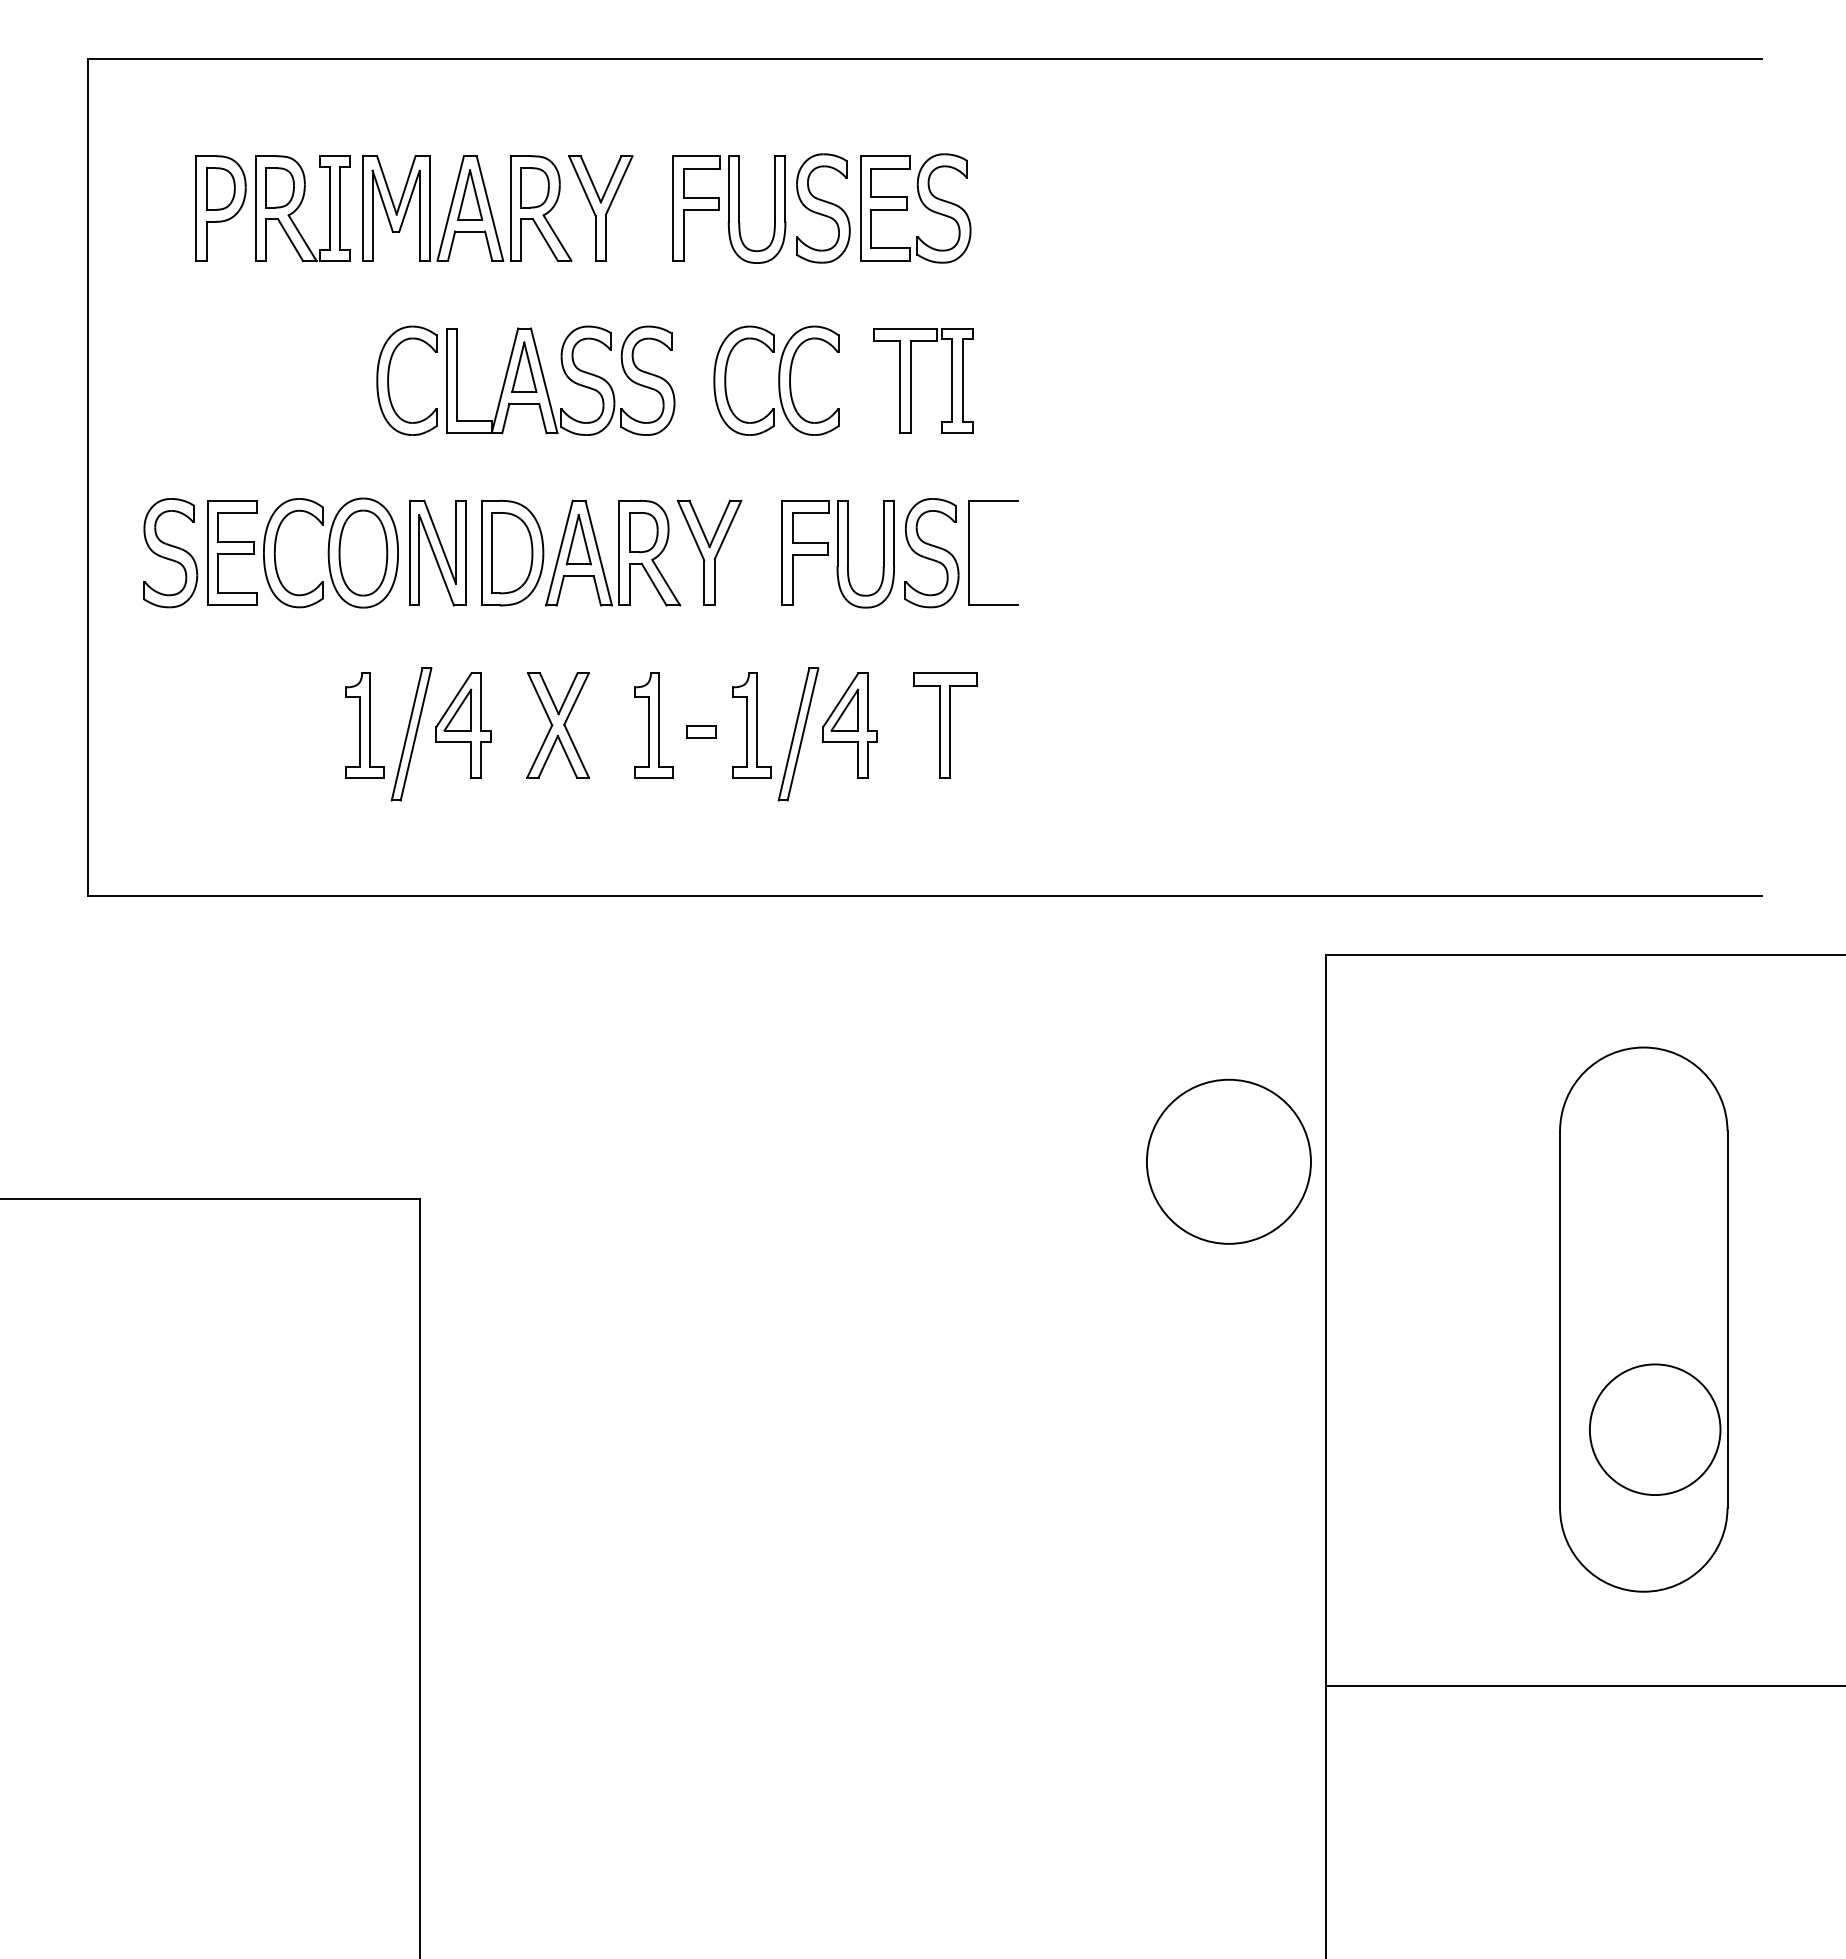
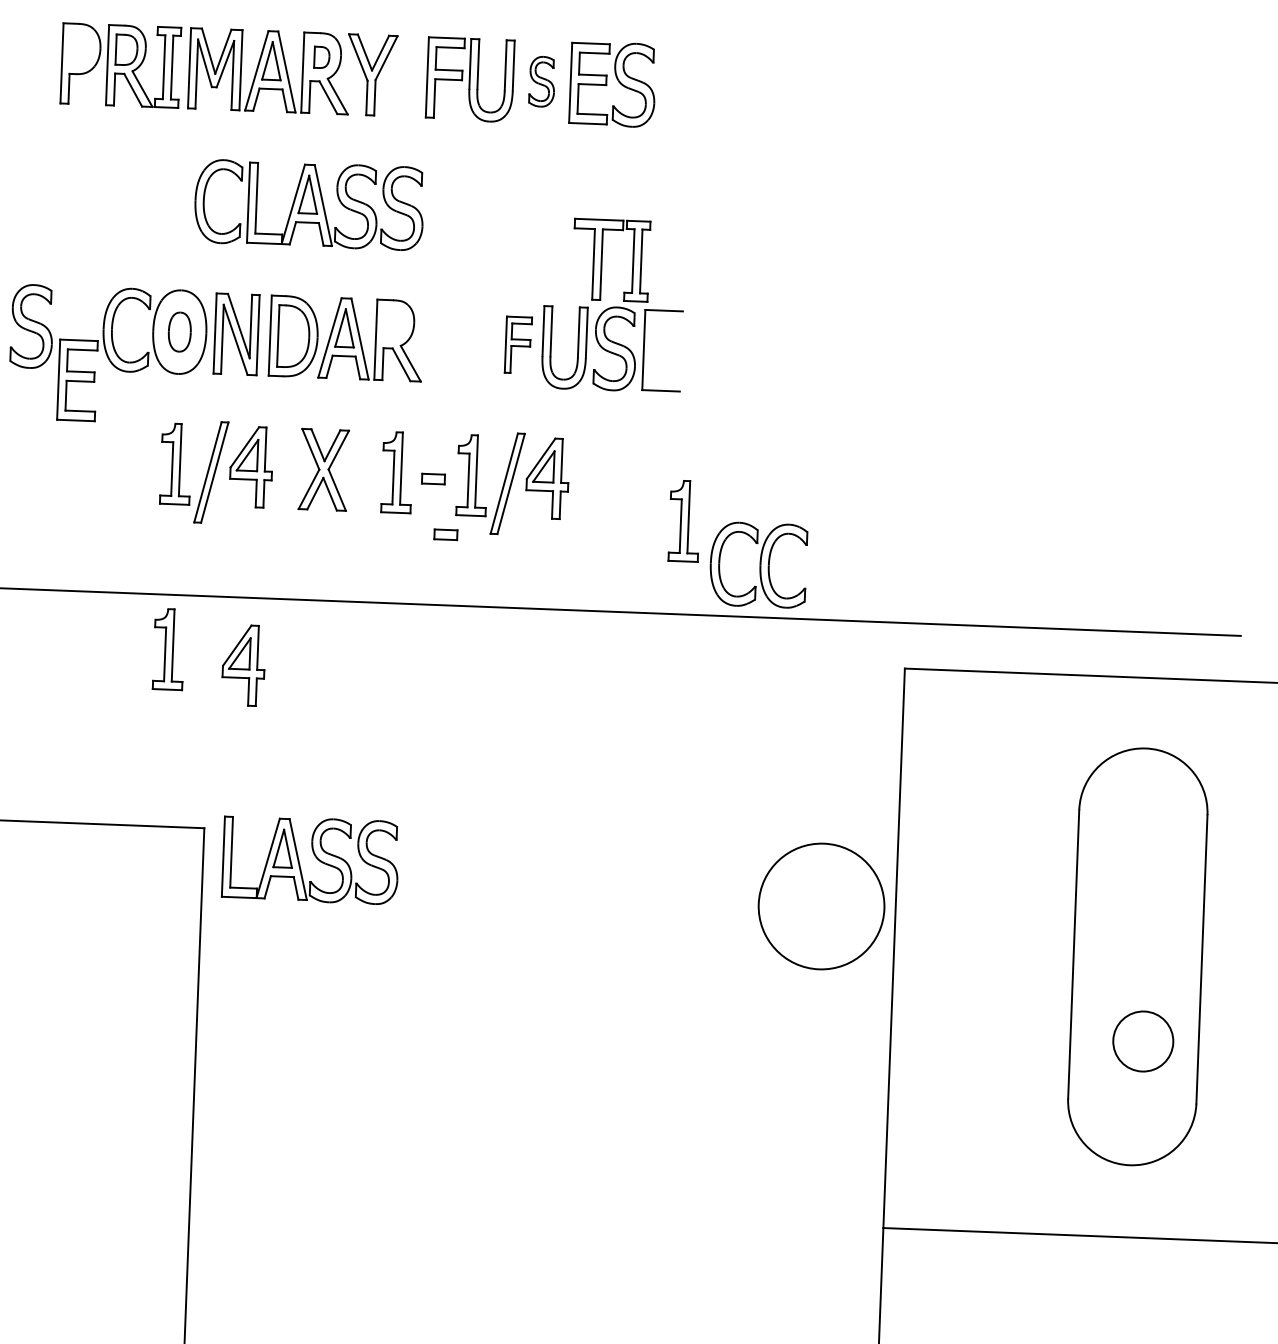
part: (534, 187) -> (321, 57), size x0.7
part: (220, 188) -> (81, 48), removed
part: (823, 208) -> (542, 81), size x0.6
part: (776, 380) -> (758, 564), moved
part: (911, 380) -> (602, 259), moved
part: (643, 532) -> (394, 324), removed
part: (232, 552) -> (77, 379), moved
part: (363, 552) -> (179, 331), size x0.6
part: (709, 552) -> (444, 341), removed
part: (805, 552) -> (518, 344), size x0.7
part: (945, 725) -> (620, 481), removed
part: (1030, 774) -> (684, 521), added
part: (720, 803) -> (445, 534), added
part: (364, 967) -> (168, 649), added
part: (463, 984) -> (243, 665), added
circle: (1228, 1161) -> (821, 906), moved
part: (565, 1229) -> (314, 856), added
circle: (1654, 1429) -> (1142, 1041), size x0.6

